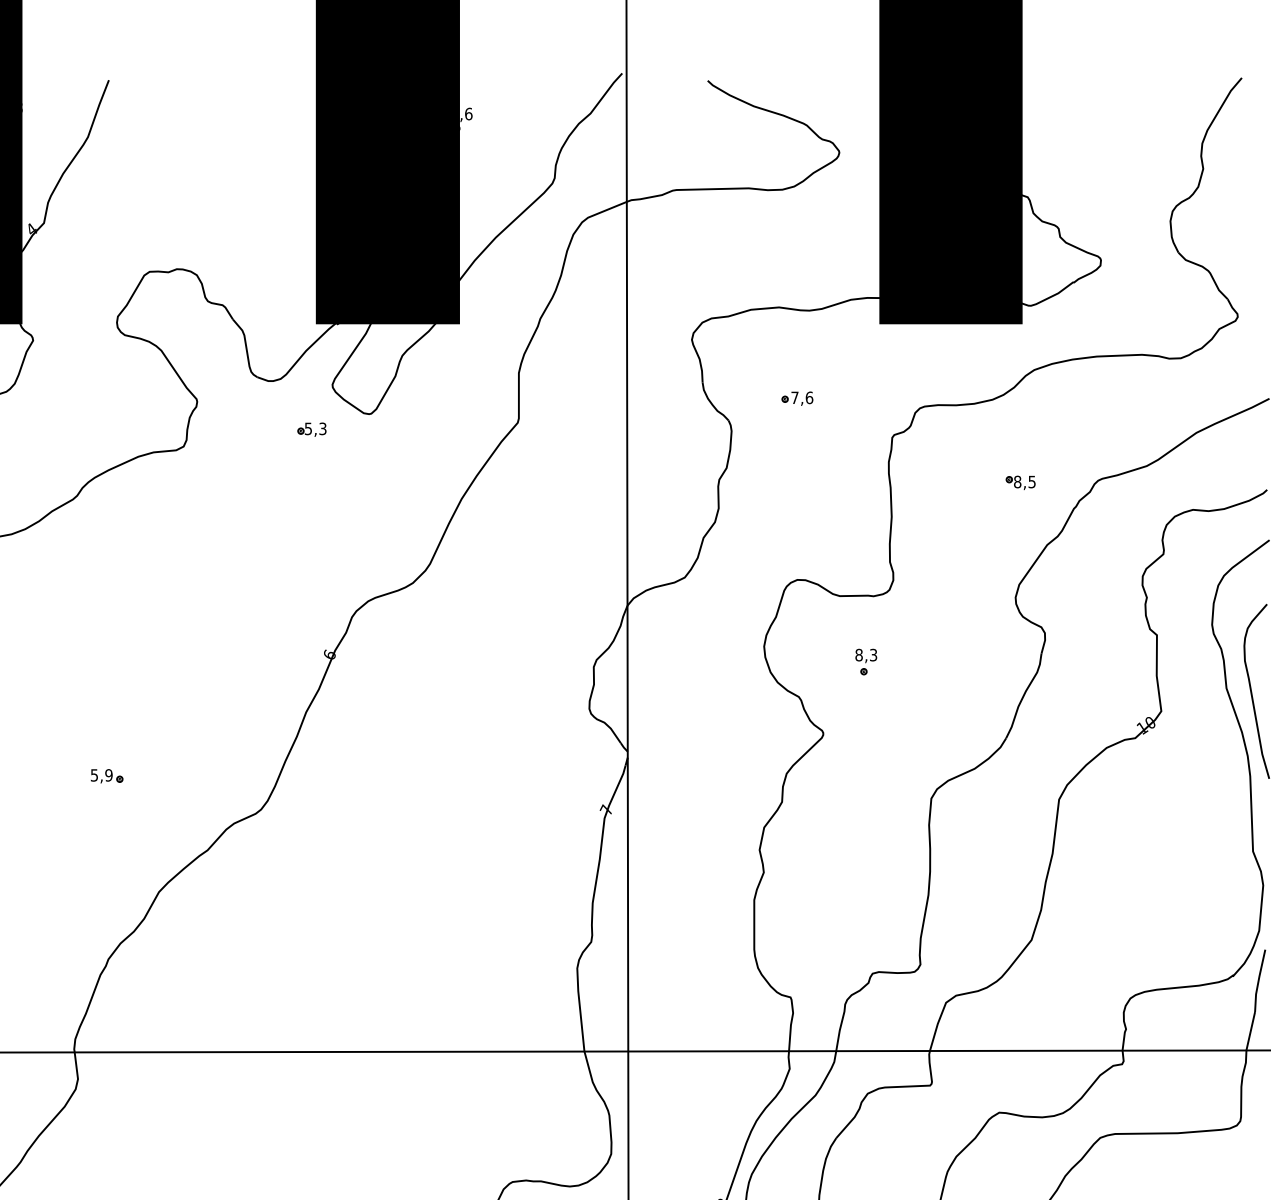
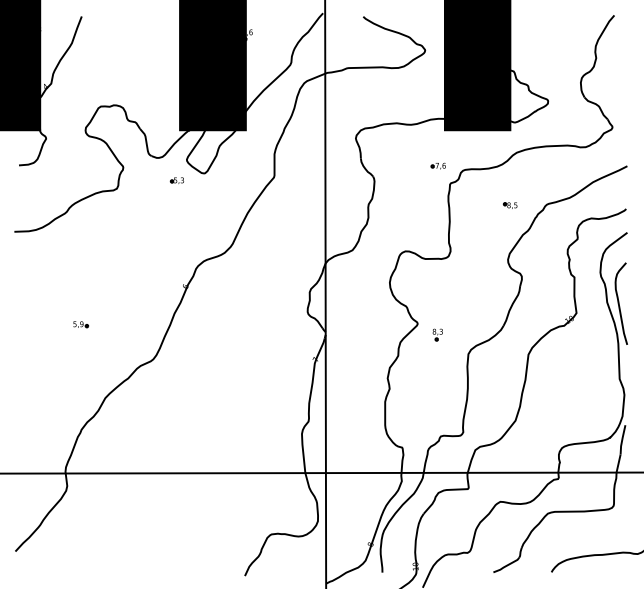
part: (795, 397) -> (437, 165), moved
part: (865, 660) -> (437, 334), moved
part: (106, 775) -> (80, 324), moved

